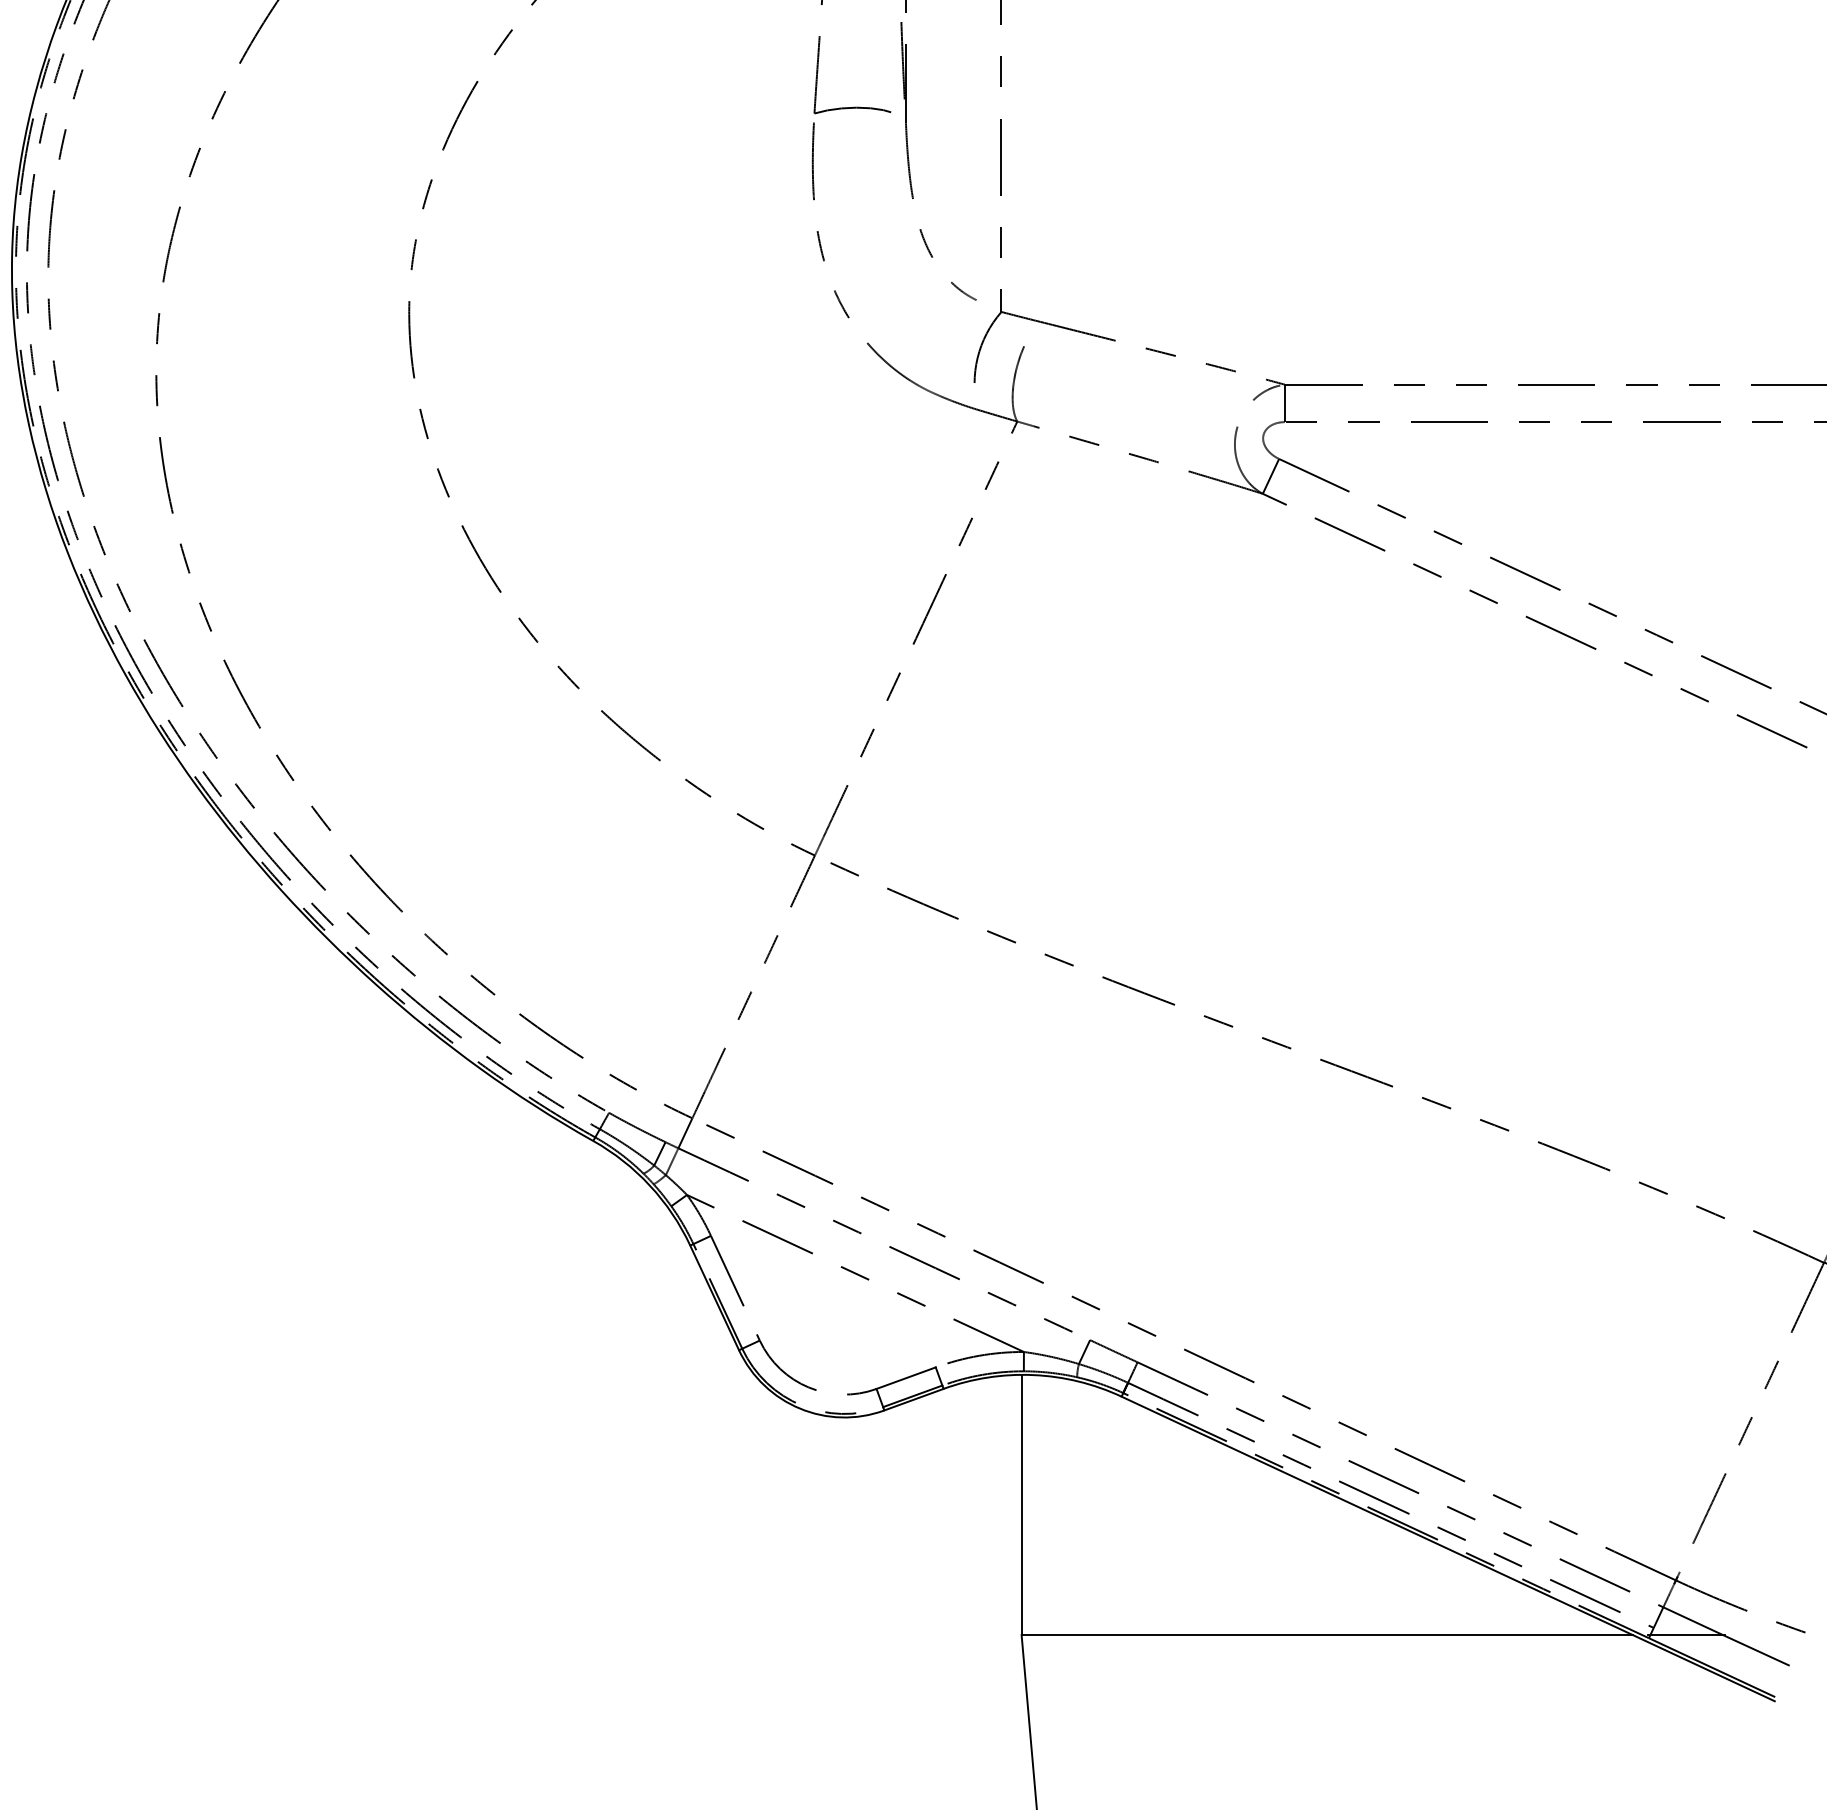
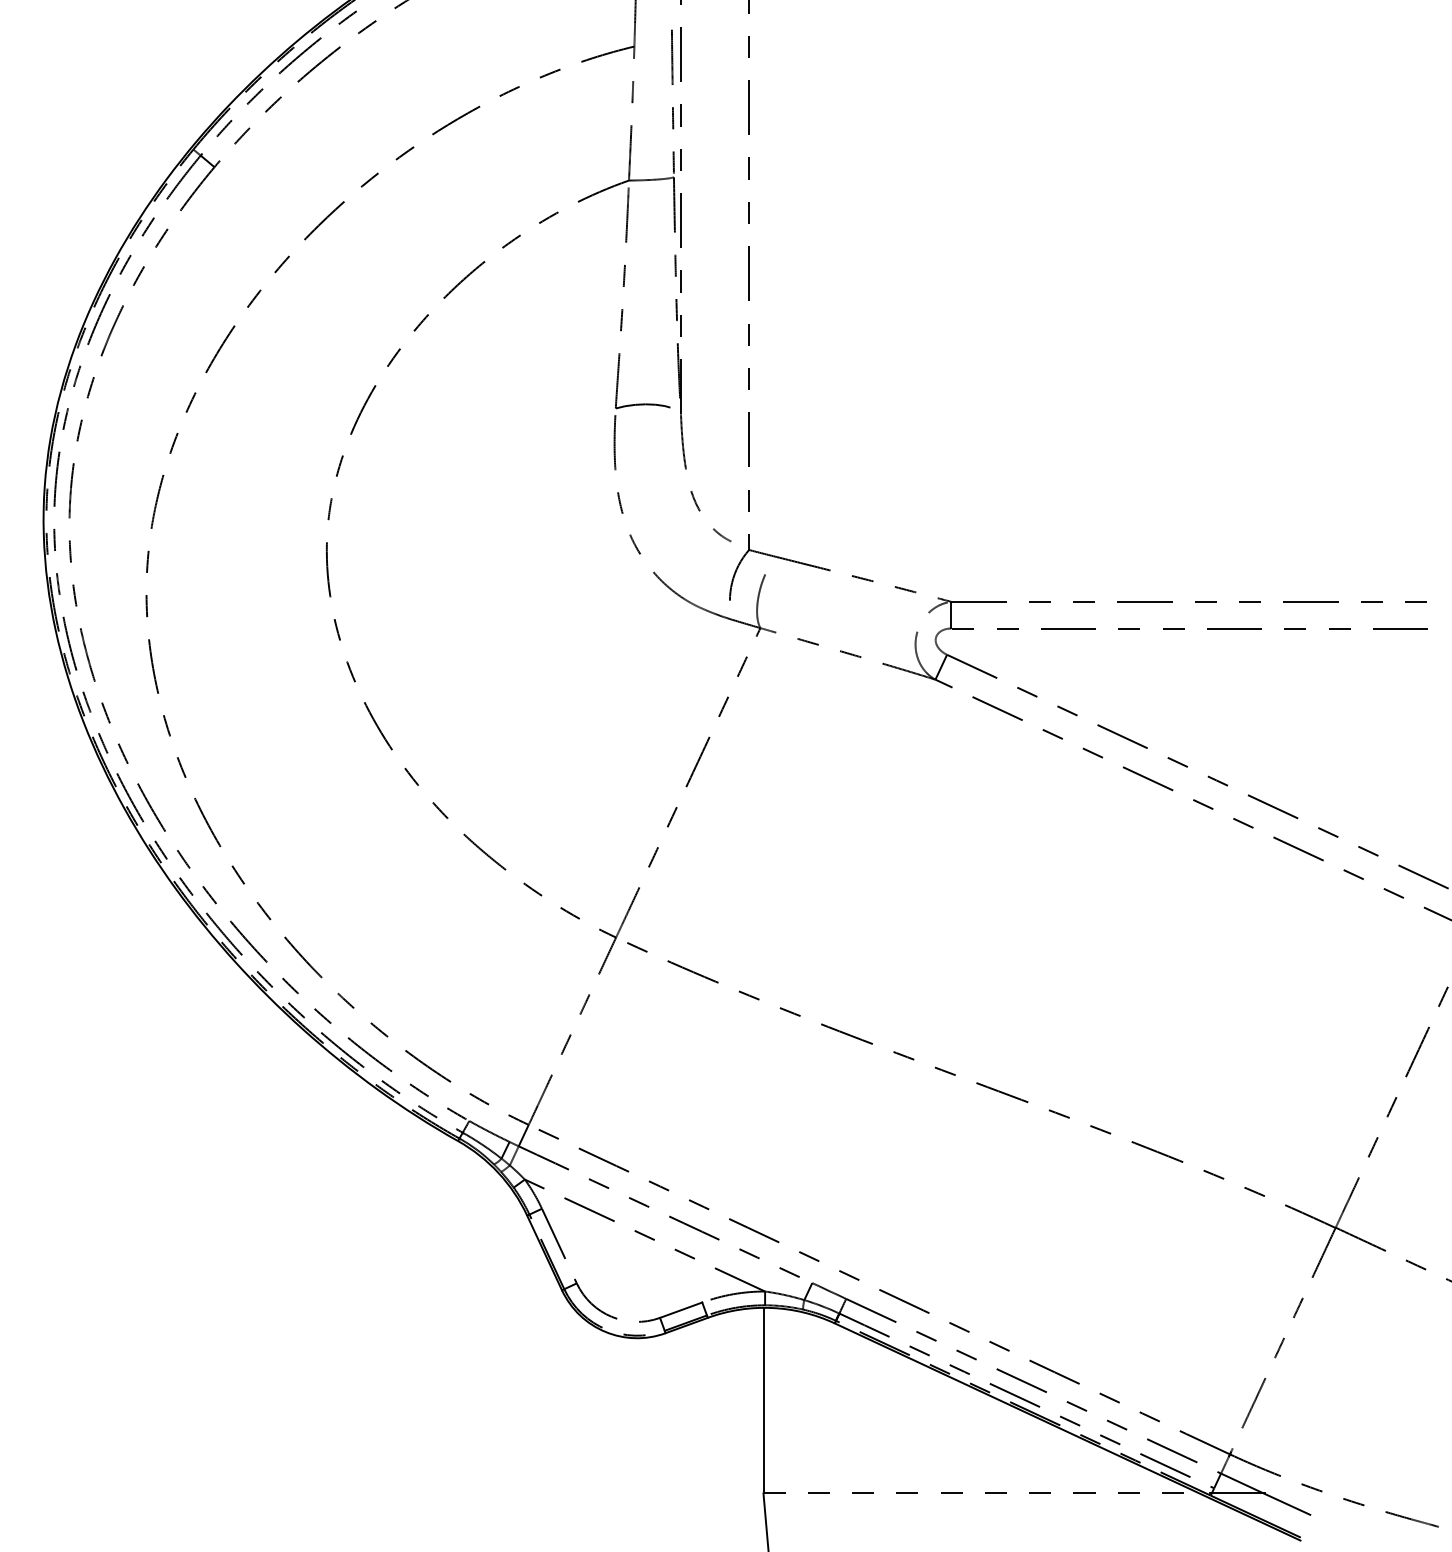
line: (1328, 1635) -> (982, 1493), solid -> dashed

